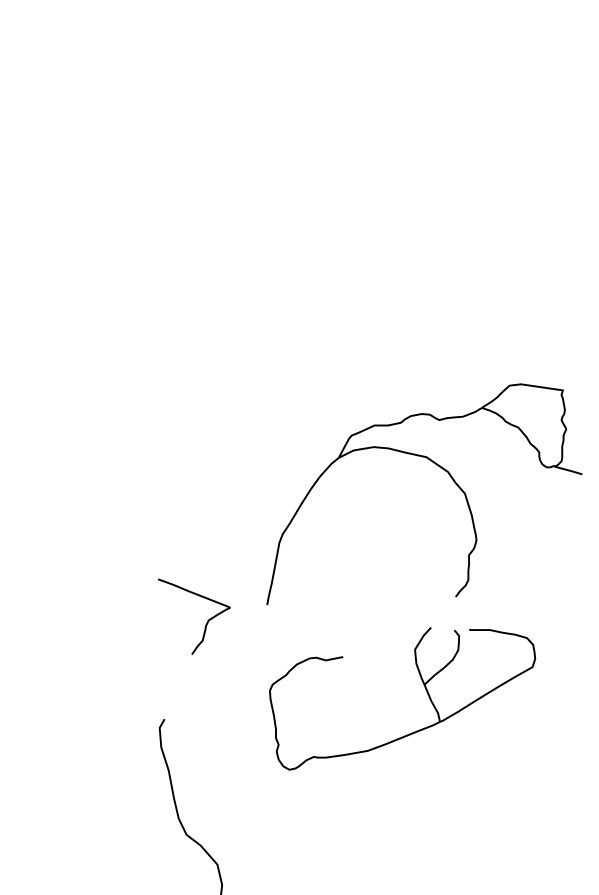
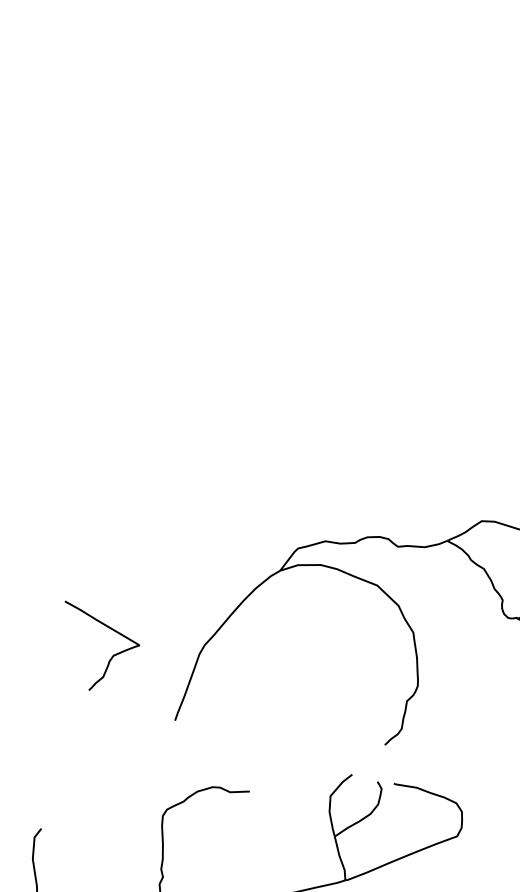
curve: (206, 622) -> (110, 657), moved

